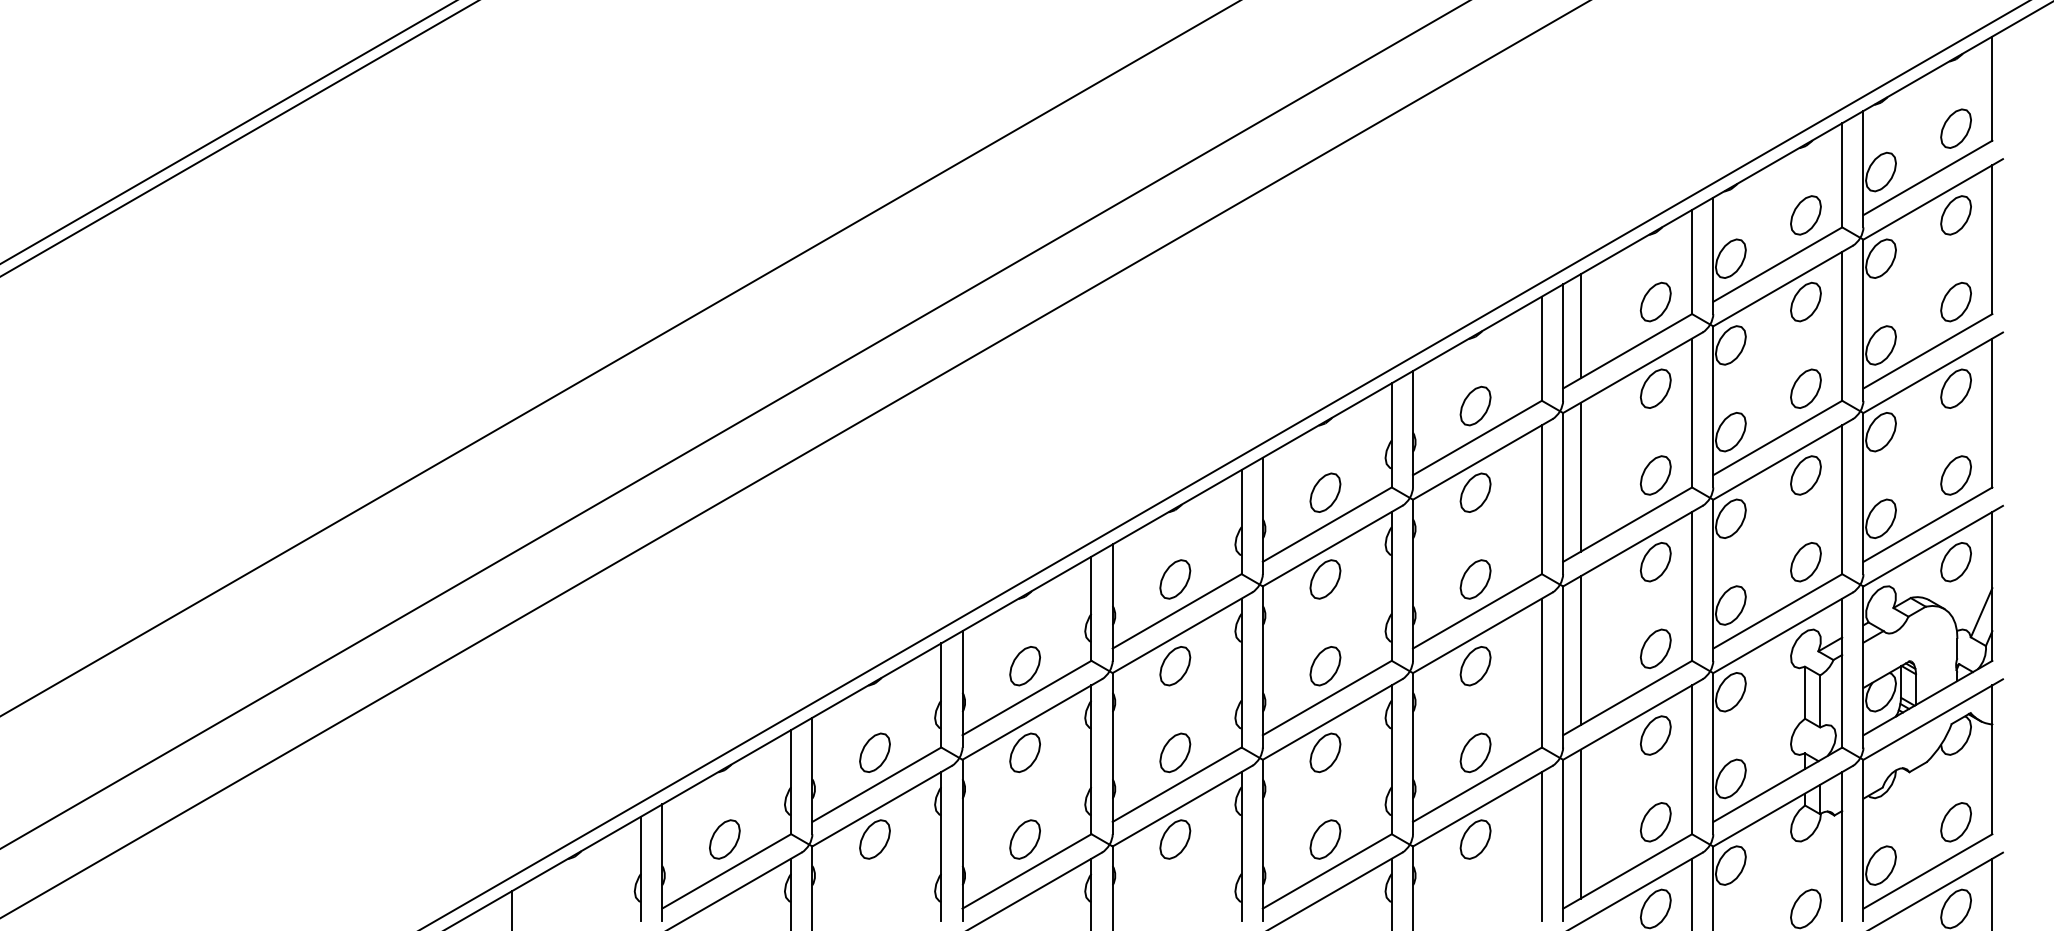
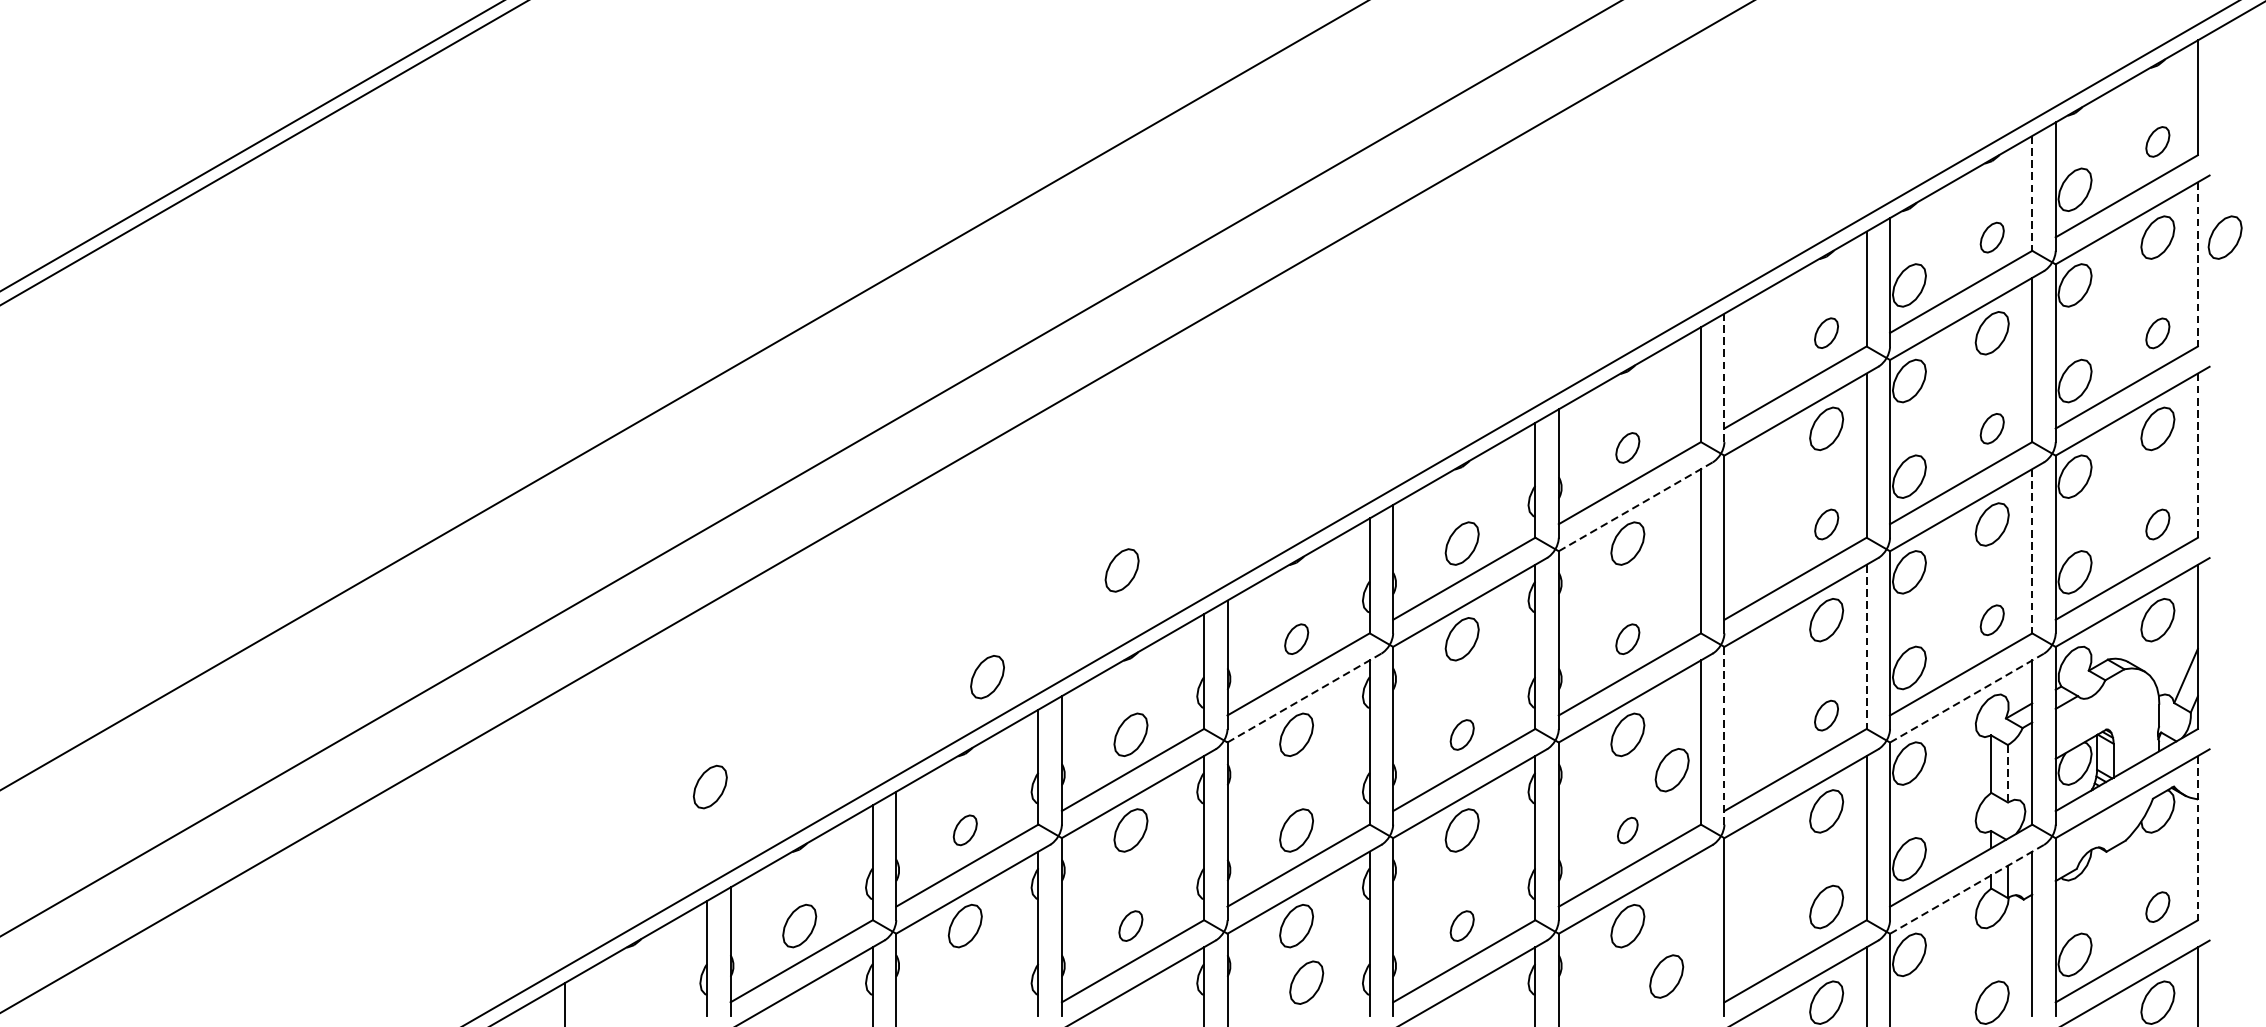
part: (1955, 128) -> (2157, 141), size x0.7
line: (1842, 175) -> (2032, 193), solid -> dashed
part: (1805, 215) -> (1991, 237), size x0.7
part: (2016, 215) -> (2224, 237), added
line: (1992, 240) -> (2198, 265), solid -> dashed
part: (1655, 301) -> (1826, 332), size x0.7
part: (1955, 302) -> (2157, 333), size x0.7
line: (1580, 326) -> (1743, 360), removed
line: (1563, 342) -> (1724, 377), solid -> dashed
part: (1805, 388) -> (1991, 428), size x0.7
part: (1475, 405) -> (1627, 447), size x0.7
line: (1992, 413) -> (2198, 456), solid -> dashed
line: (1482, 459) -> (1635, 506), solid -> dashed
part: (1655, 475) -> (1826, 524), size x0.7
part: (1955, 475) -> (2157, 524), size x0.7
line: (1580, 476) -> (1743, 525), removed
line: (1842, 500) -> (2032, 552), solid -> dashed
part: (1016, 517) -> (1121, 570), added
part: (1805, 562) -> (1991, 620), size x0.7
part: (1175, 579) -> (1296, 639), size x0.7
part: (1475, 579) -> (1627, 639), size x0.7
line: (1692, 586) -> (1867, 646), solid -> dashed
part: (894, 613) -> (986, 676), added
line: (1182, 632) -> (1304, 697), solid -> dashed
line: (1783, 632) -> (1967, 697), solid -> dashed
part: (1655, 648) -> (1826, 715), size x0.7
line: (1580, 650) -> (1743, 717), removed
part: (1325, 666) -> (1462, 735), size x0.7
line: (1563, 666) -> (1724, 735), solid -> dashed
part: (1515, 698) -> (1671, 770), added
line: (1820, 701) -> (2008, 773), solid -> dashed
part: (643, 713) -> (709, 787), added
part: (874, 752) -> (964, 830), size x0.7
part: (1475, 752) -> (1627, 830), size x0.6
line: (1992, 760) -> (2198, 838), solid -> dashed
line: (1783, 806) -> (1967, 889), solid -> dashed
part: (1955, 822) -> (2157, 907), size x0.7
line: (1580, 823) -> (1743, 908), removed
part: (1024, 839) -> (1130, 926), size x0.7
part: (1325, 839) -> (1462, 926), size x0.7
line: (1541, 846) -> (1700, 933), removed
part: (1510, 885) -> (1666, 976), added
part: (1184, 890) -> (1306, 982), added

